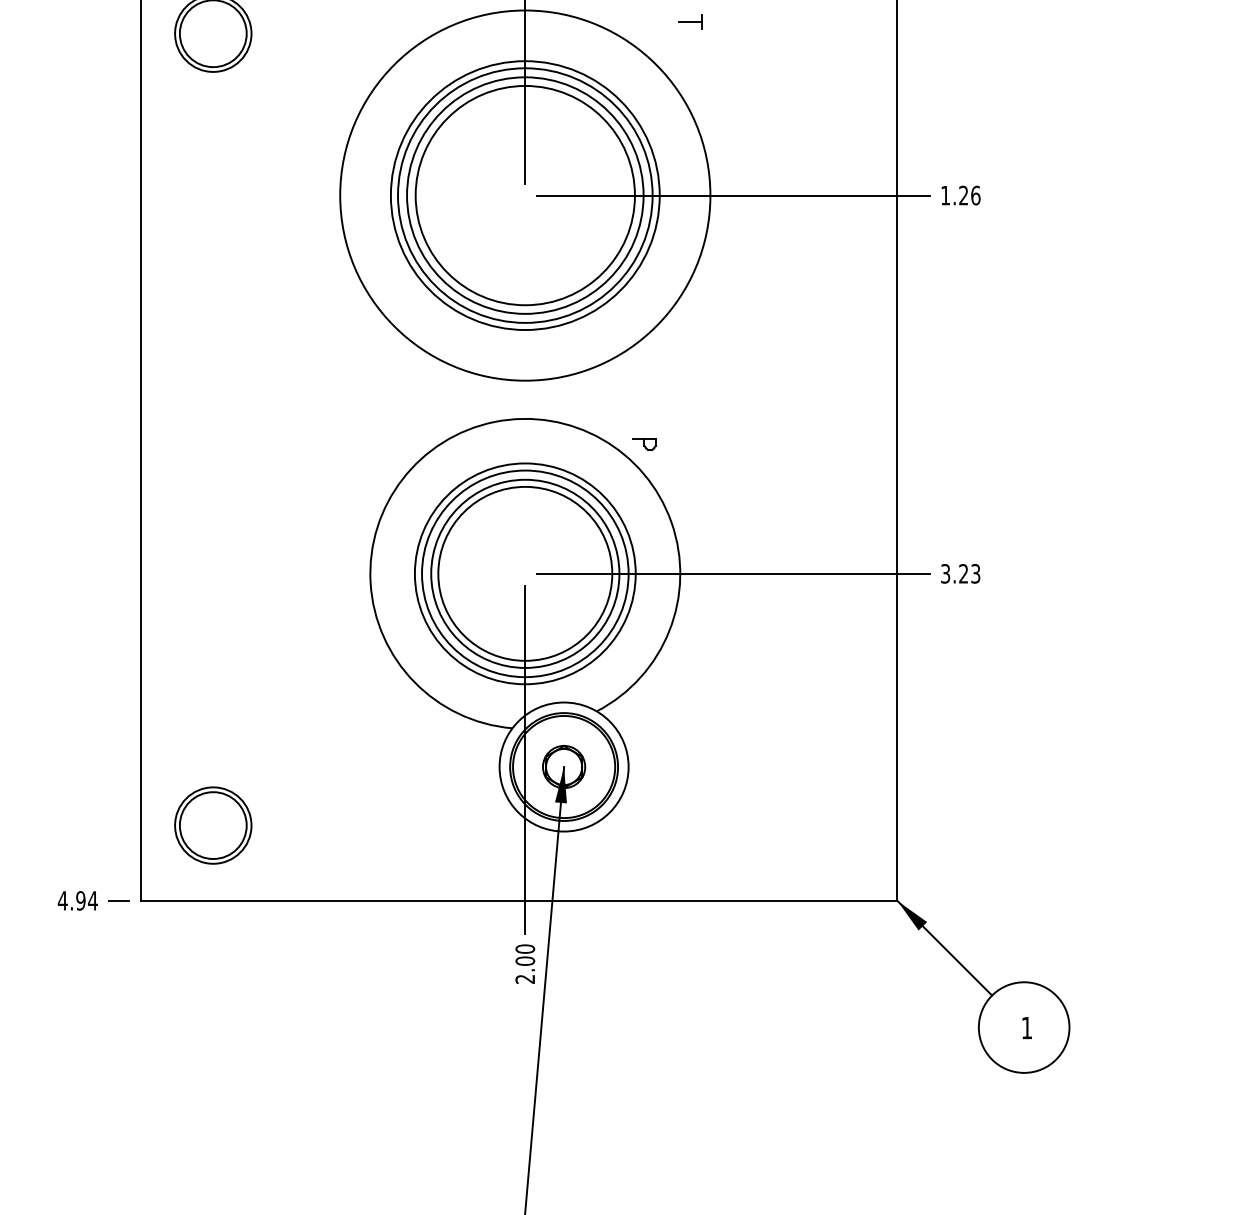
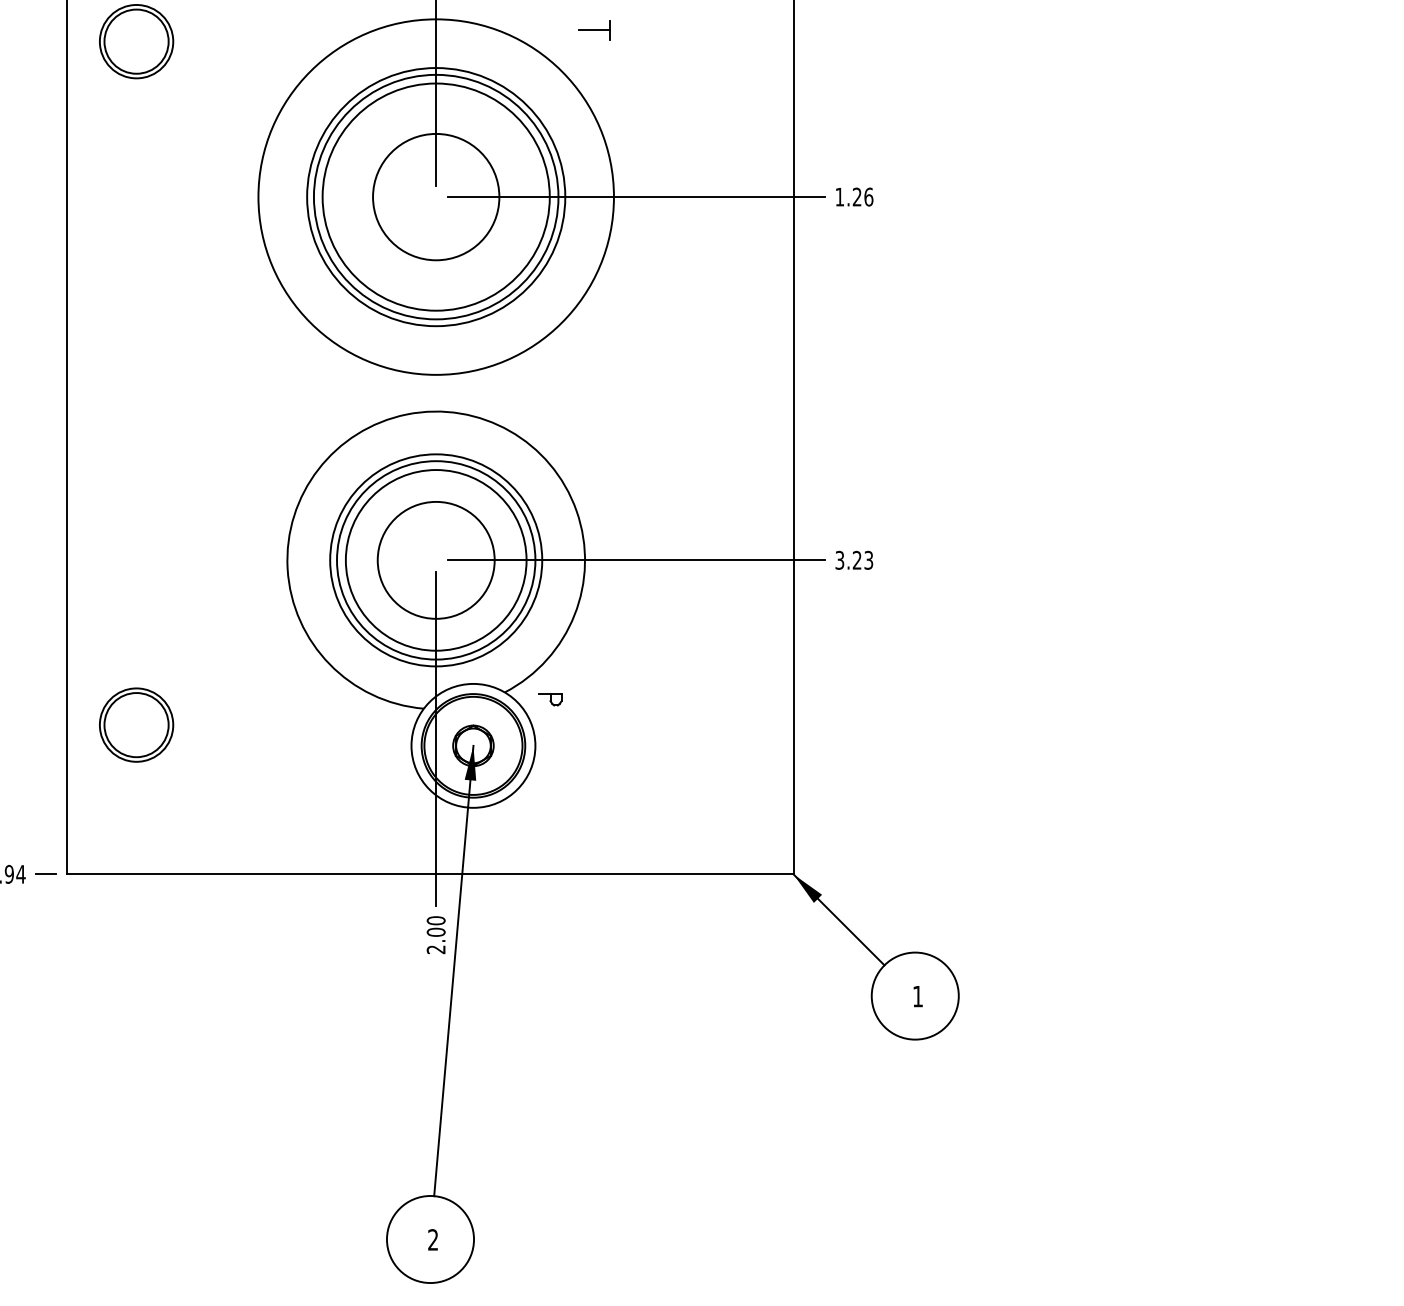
part: (690, 21) -> (594, 29), size x1.4
circle: (524, 194) -> (435, 196), size x0.6
part: (644, 443) -> (550, 699), moved
circle: (524, 572) -> (435, 559), size x0.7
part: (213, 824) -> (136, 724), moved

